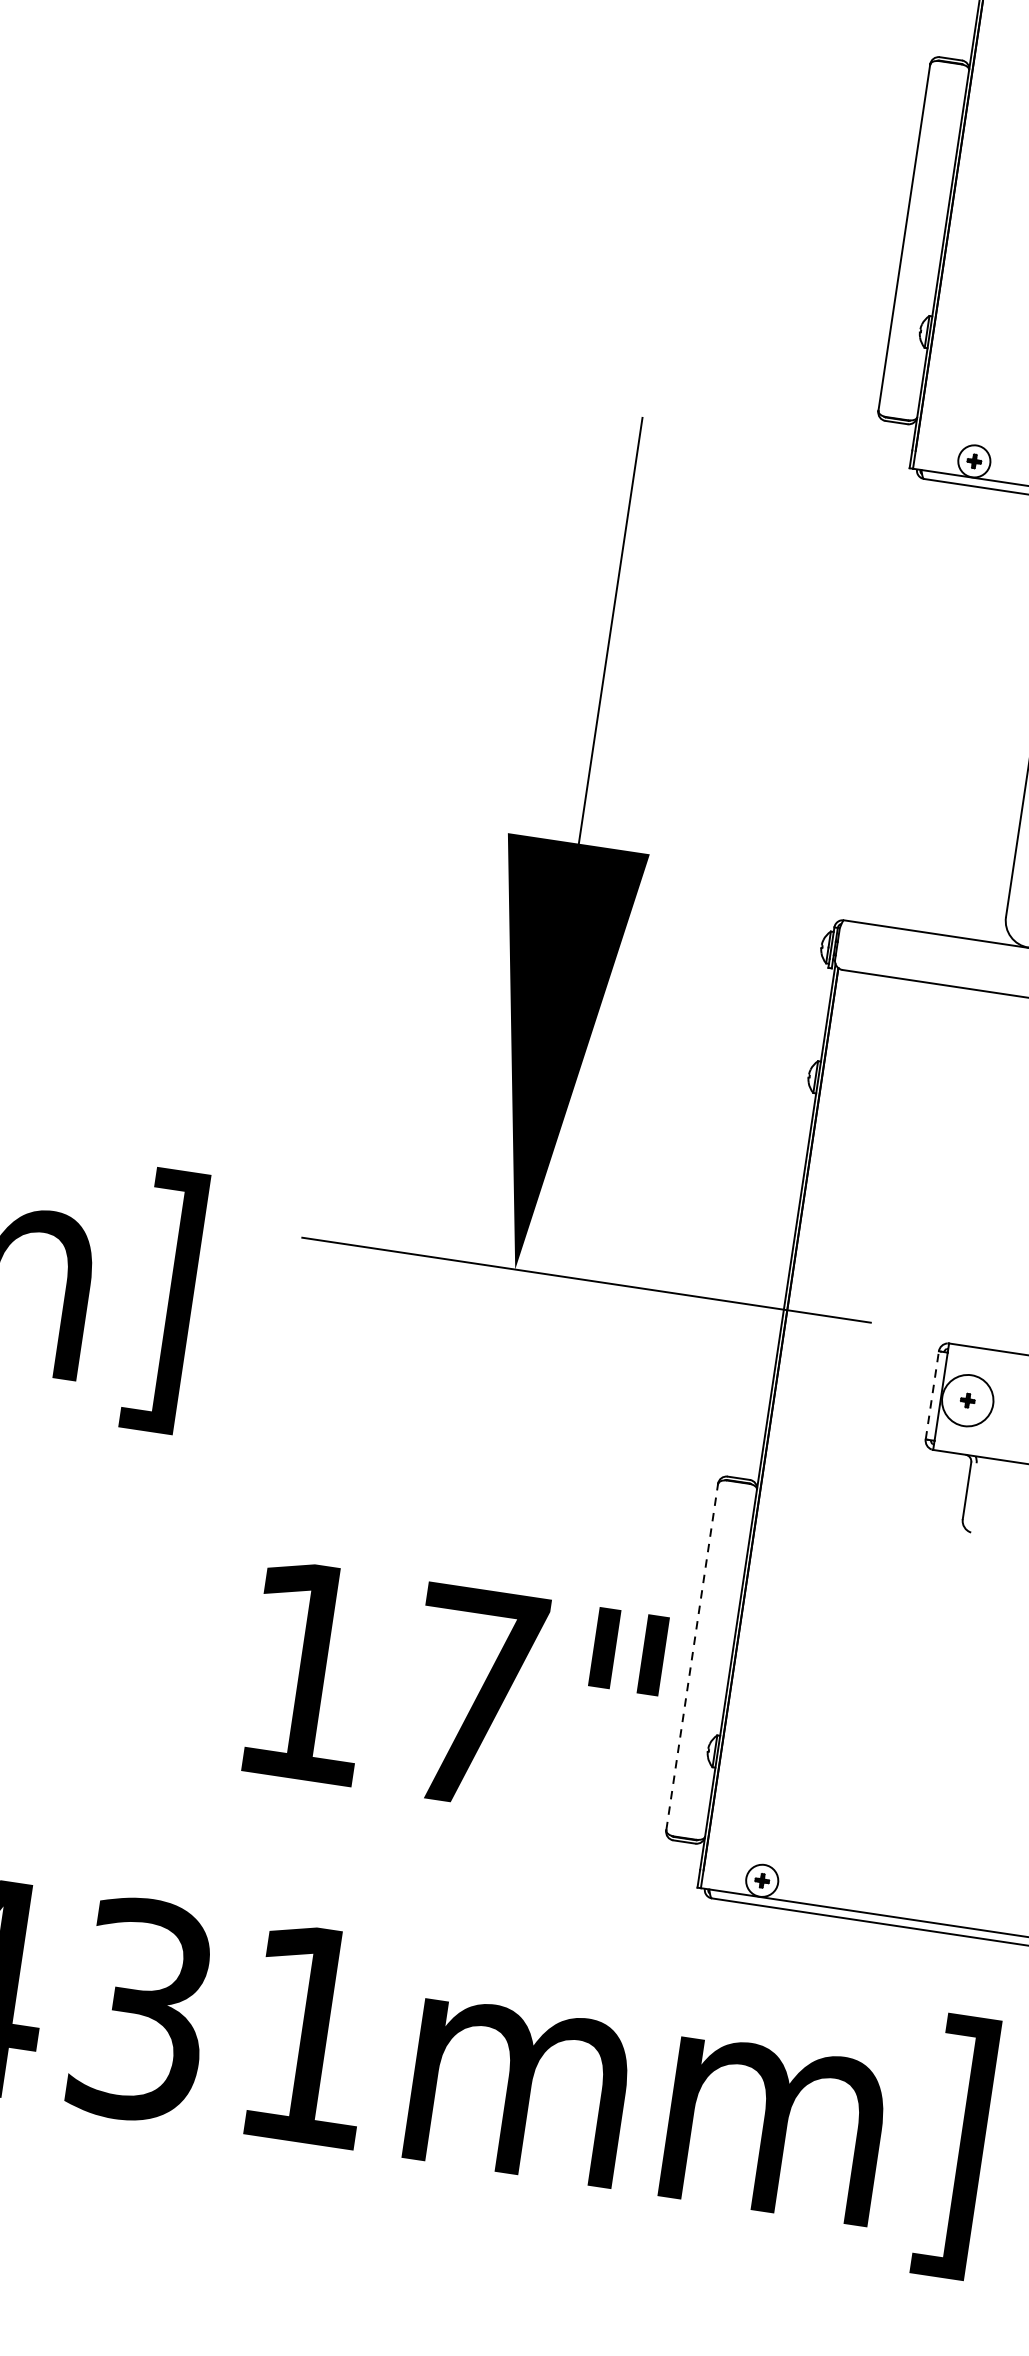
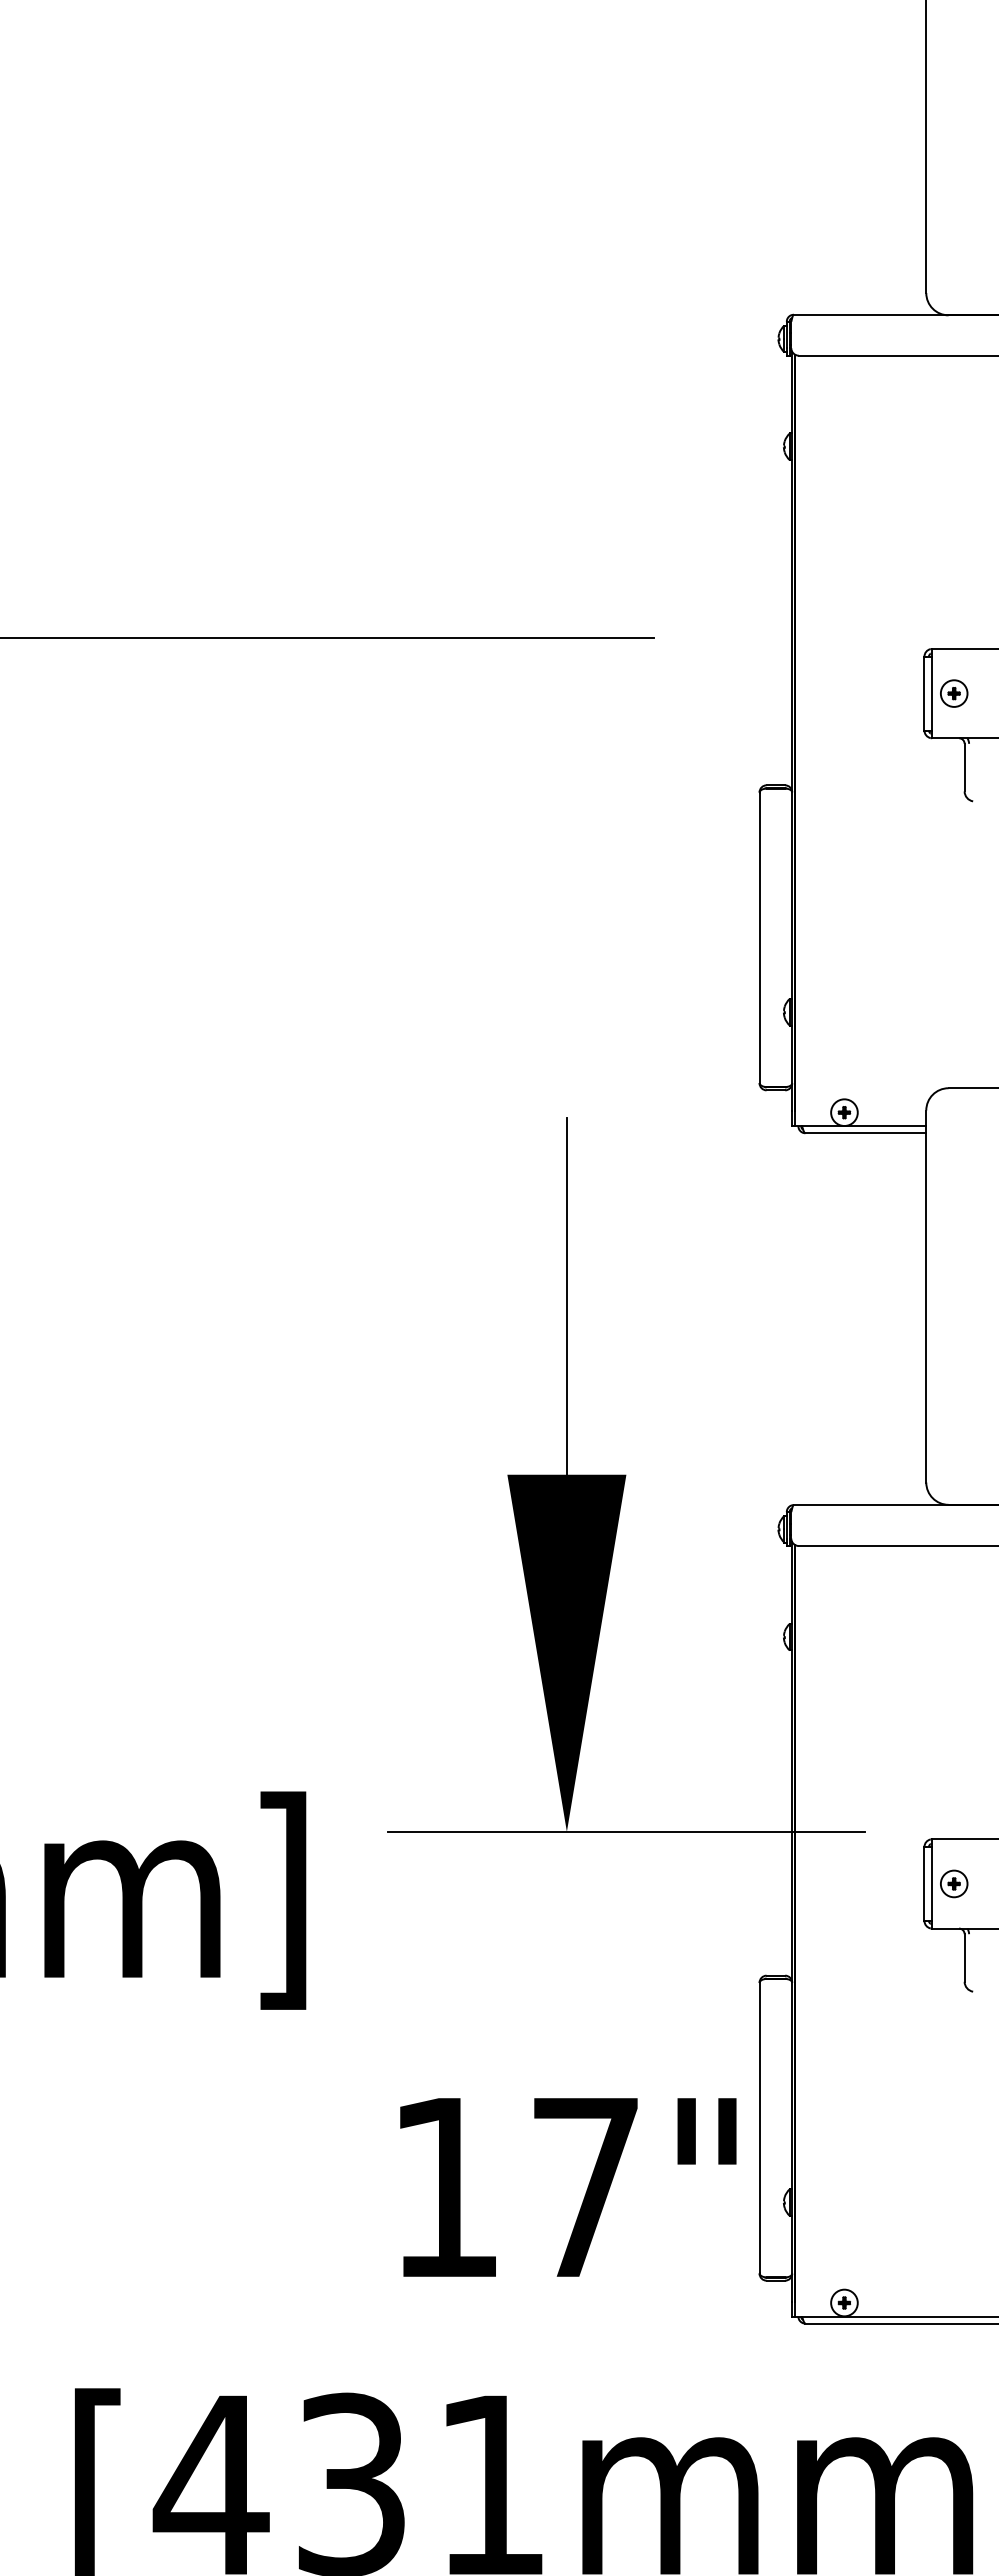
line: (932, 1394) -> (924, 1883), dashed -> solid
circle: (967, 1400) -> (953, 1883), size x0.62
line: (692, 1656) -> (759, 2127), dashed -> solid

